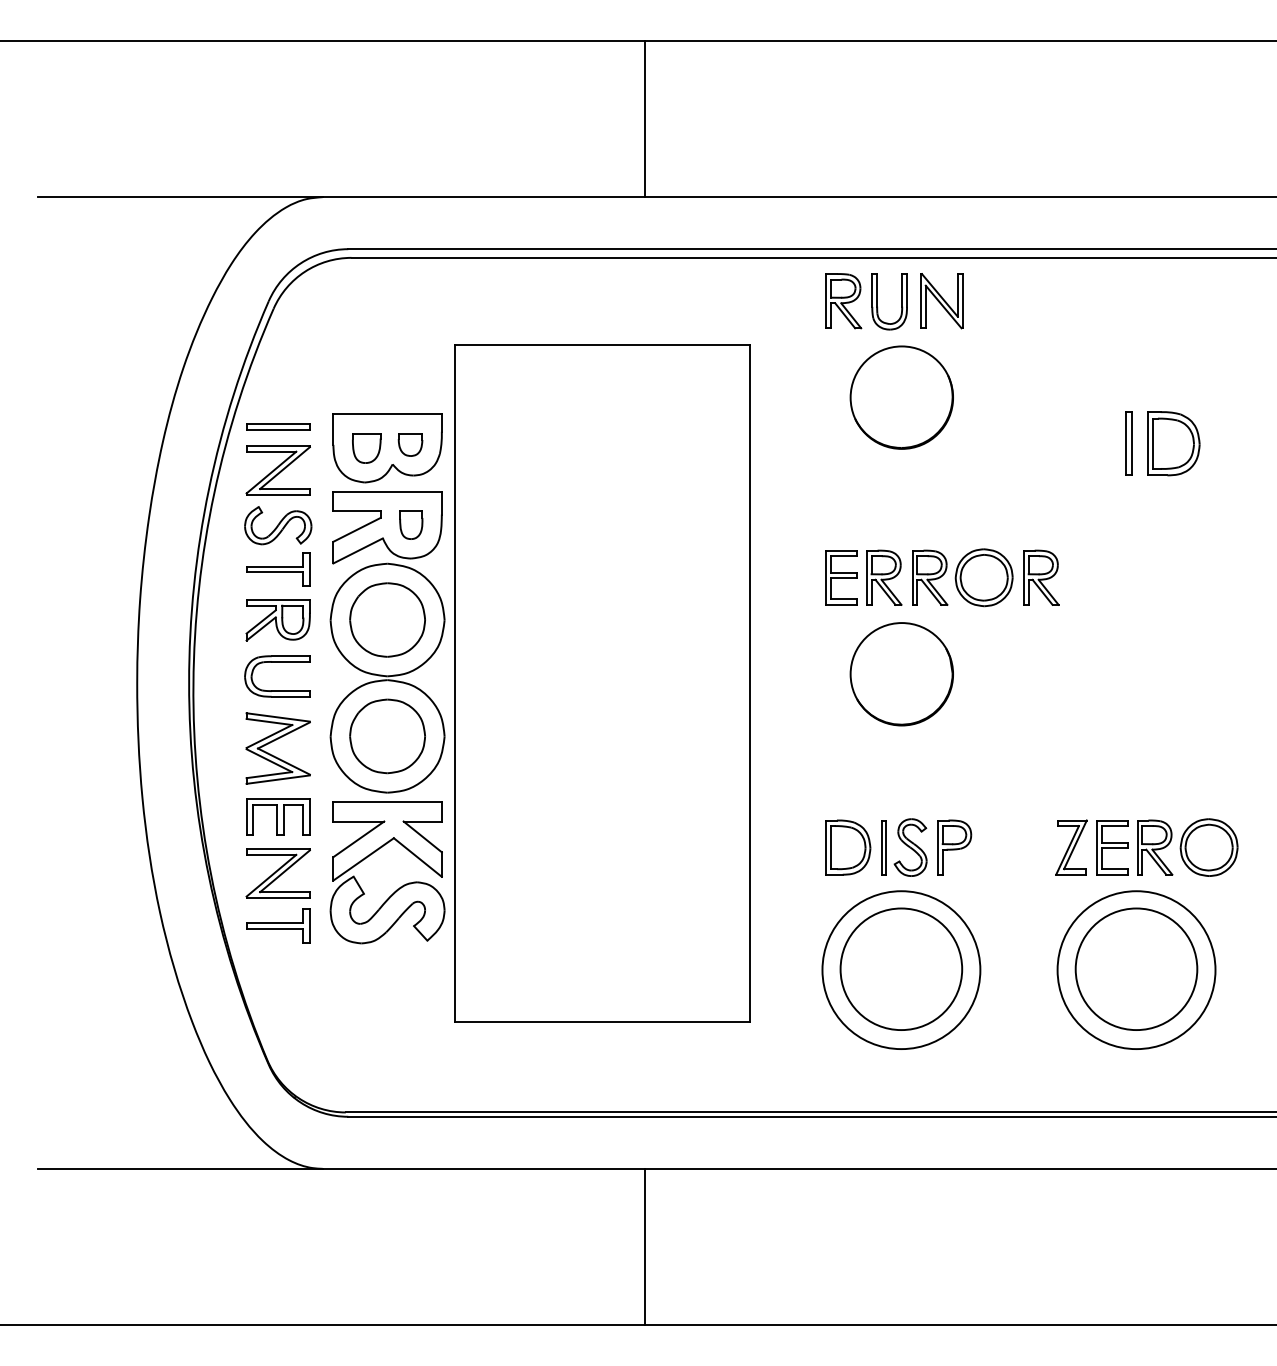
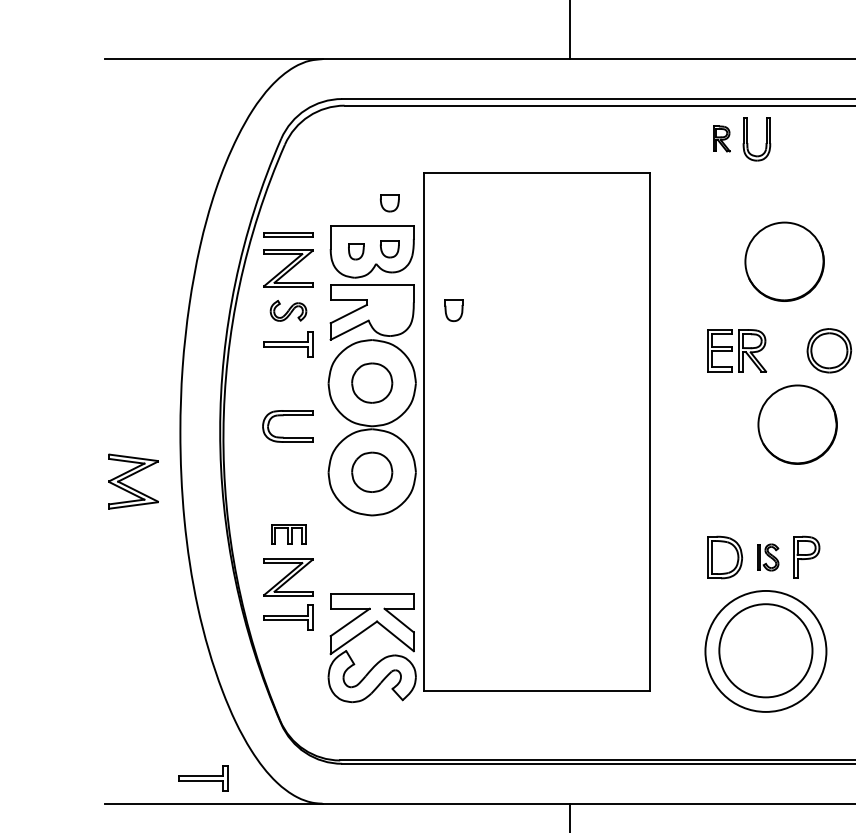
part: (843, 301) -> (721, 139), size x0.6
part: (941, 301) -> (796, 139), removed
part: (410, 384) -> (389, 202), added
circle: (901, 397) -> (784, 261), moved
part: (366, 448) -> (356, 251), size x0.7
part: (411, 524) -> (454, 309), moved
part: (278, 525) -> (288, 310), size x0.7
part: (930, 577) -> (788, 350), removed
part: (387, 619) -> (372, 382), size x0.7
part: (277, 620) -> (287, 383), removed
circle: (901, 674) -> (797, 424), moved
part: (387, 736) -> (372, 472), size x0.7
part: (274, 741) -> (130, 476), moved
part: (278, 816) -> (288, 533), size x0.7
part: (904, 847) -> (768, 557), size x0.6
part: (400, 886) -> (382, 658), moved
part: (167, 1135) -> (203, 778), added

